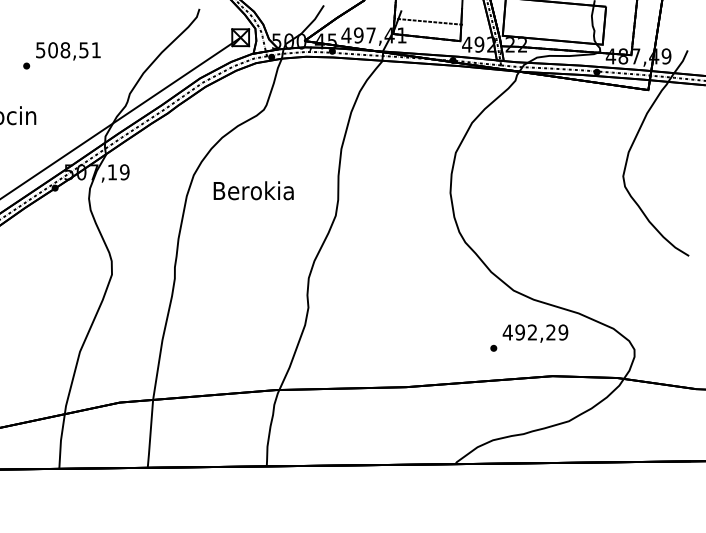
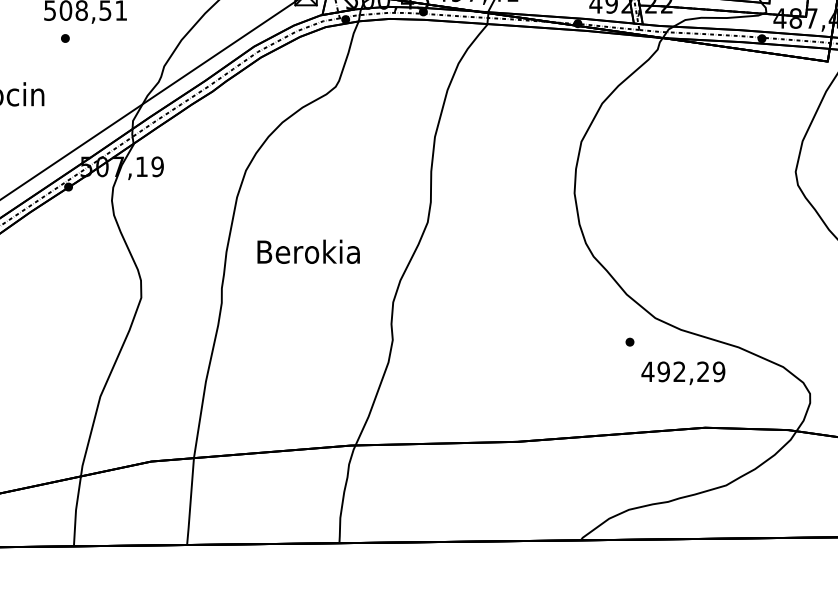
part: (26, 65) -> (65, 37), moved
text: (253, 190) -> (308, 251), moved
part: (493, 347) -> (629, 341), moved

